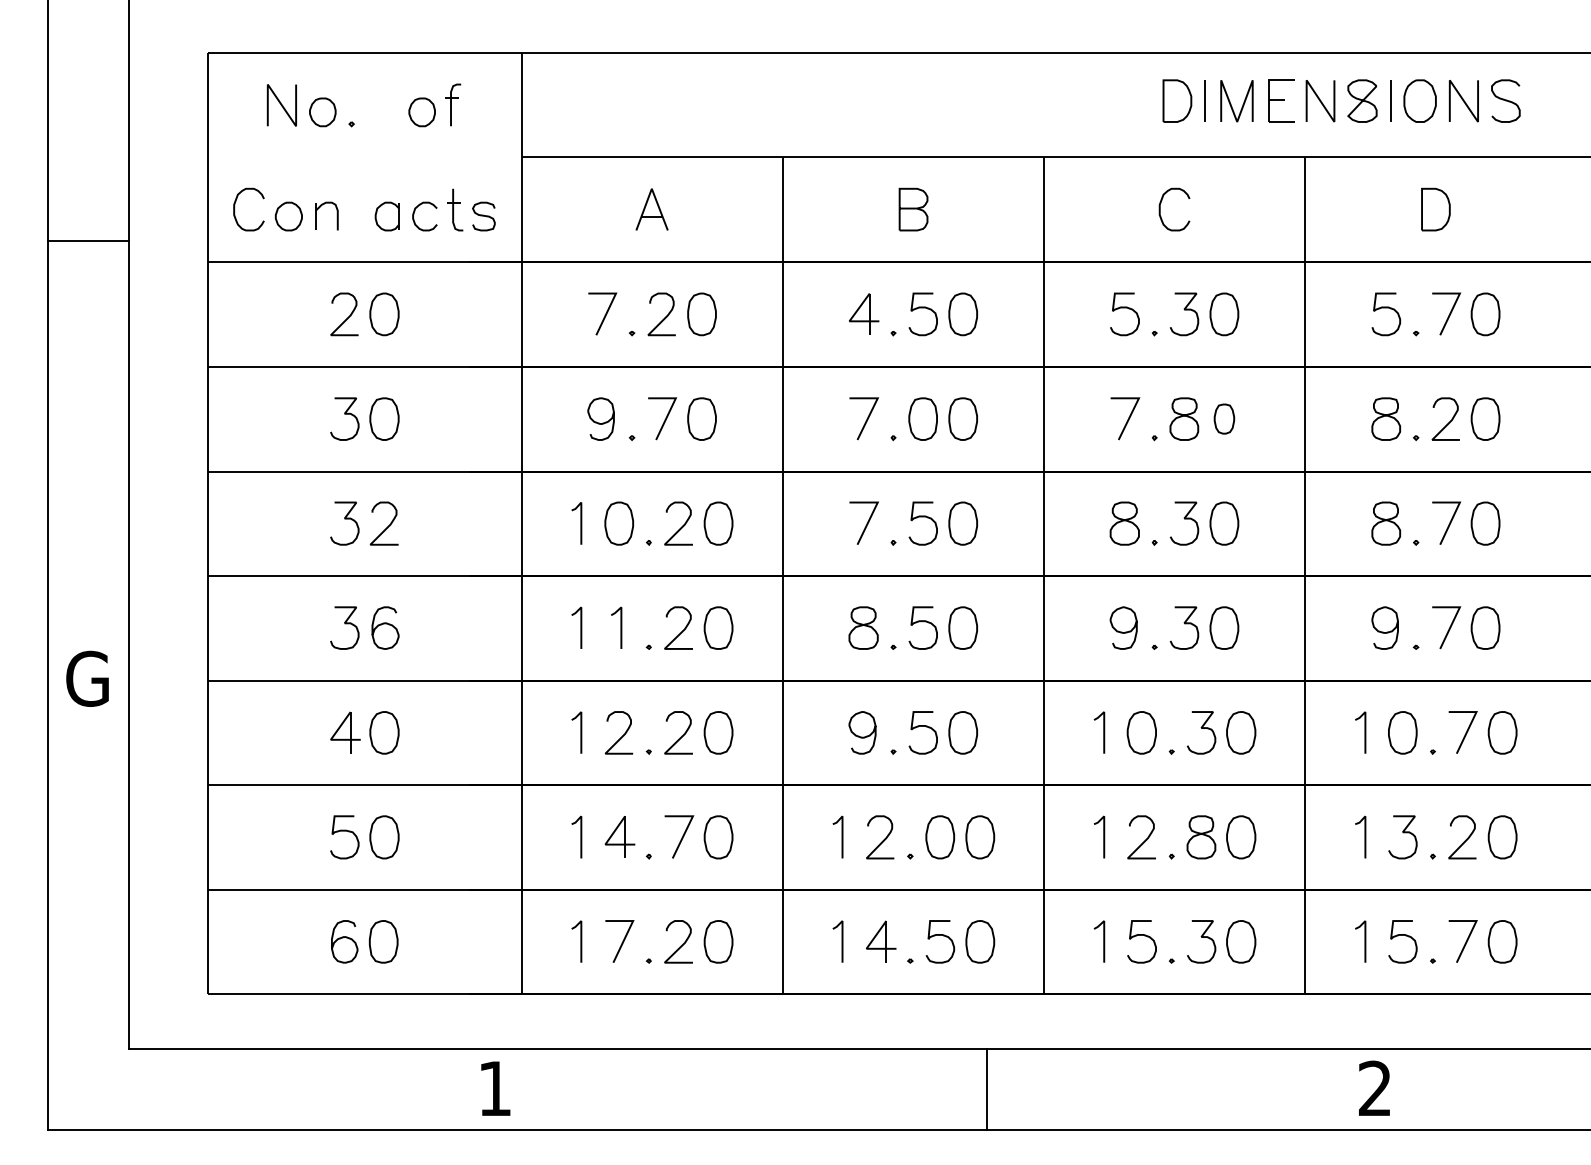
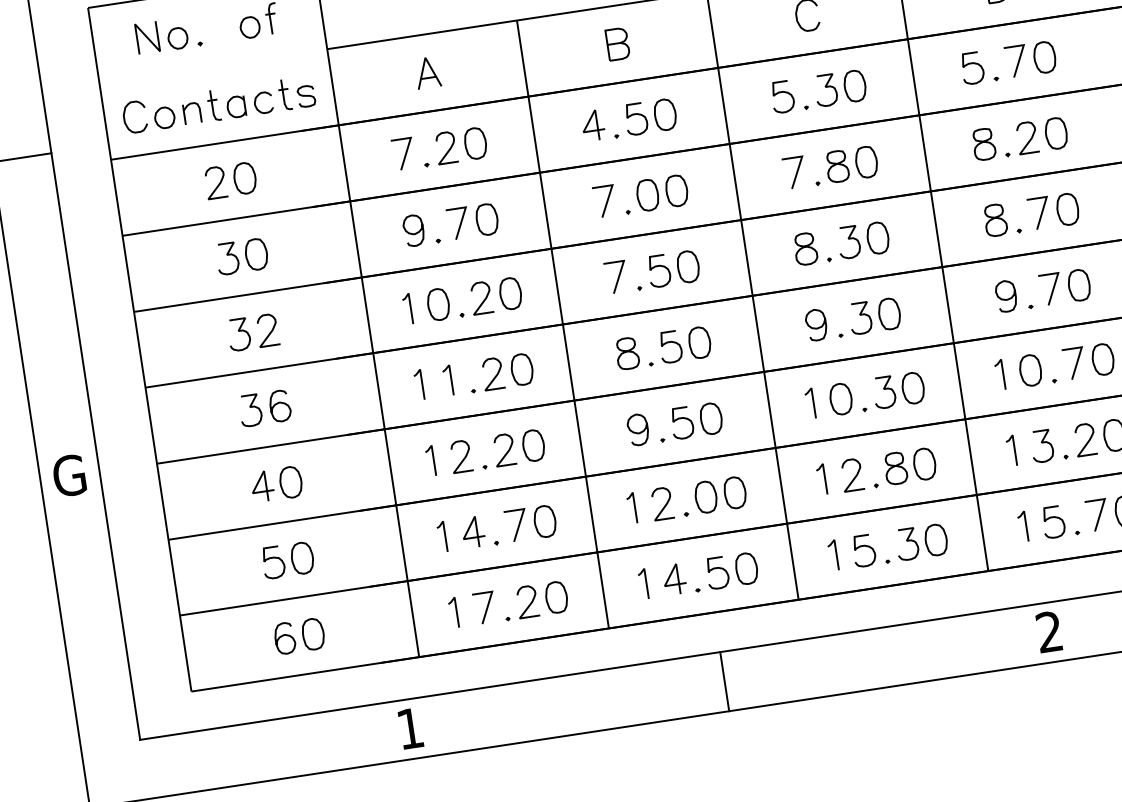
part: (357, 209) -> (213, 105), added
part: (1224, 418) -> (866, 161), size x1.43
line: (986, 1089) -> (724, 681), moved

